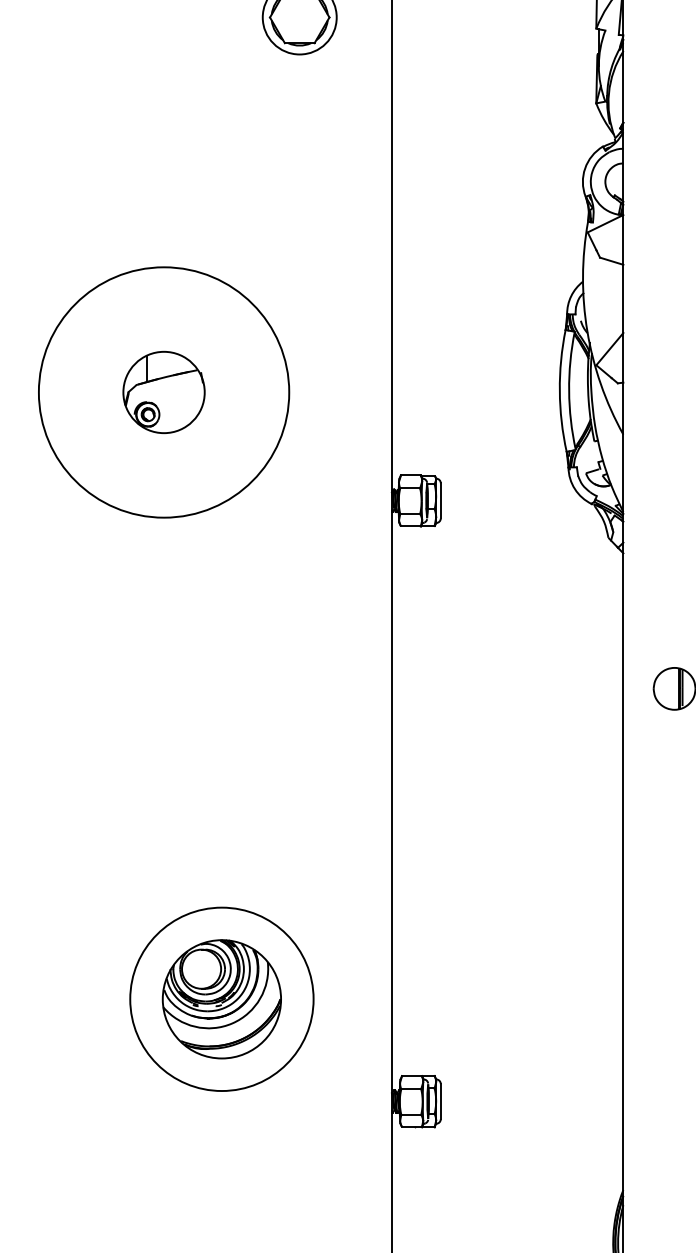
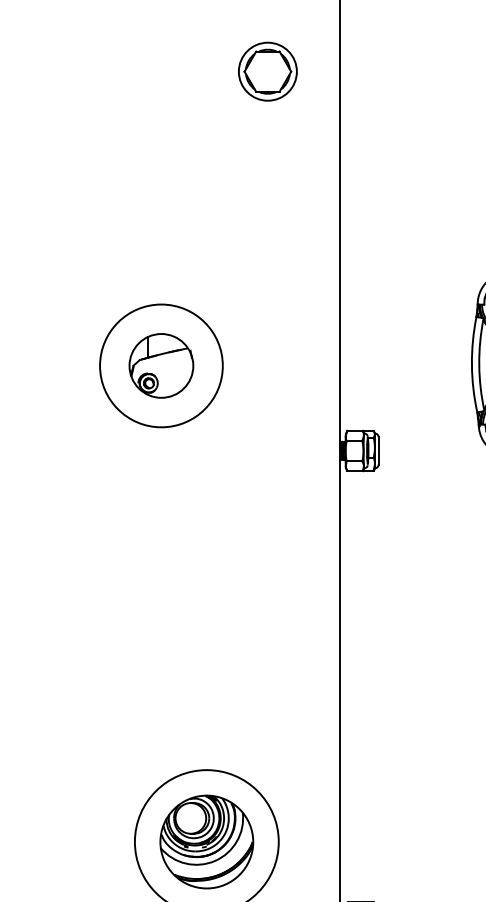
circle: (163, 392) -> (160, 365), size x0.62

